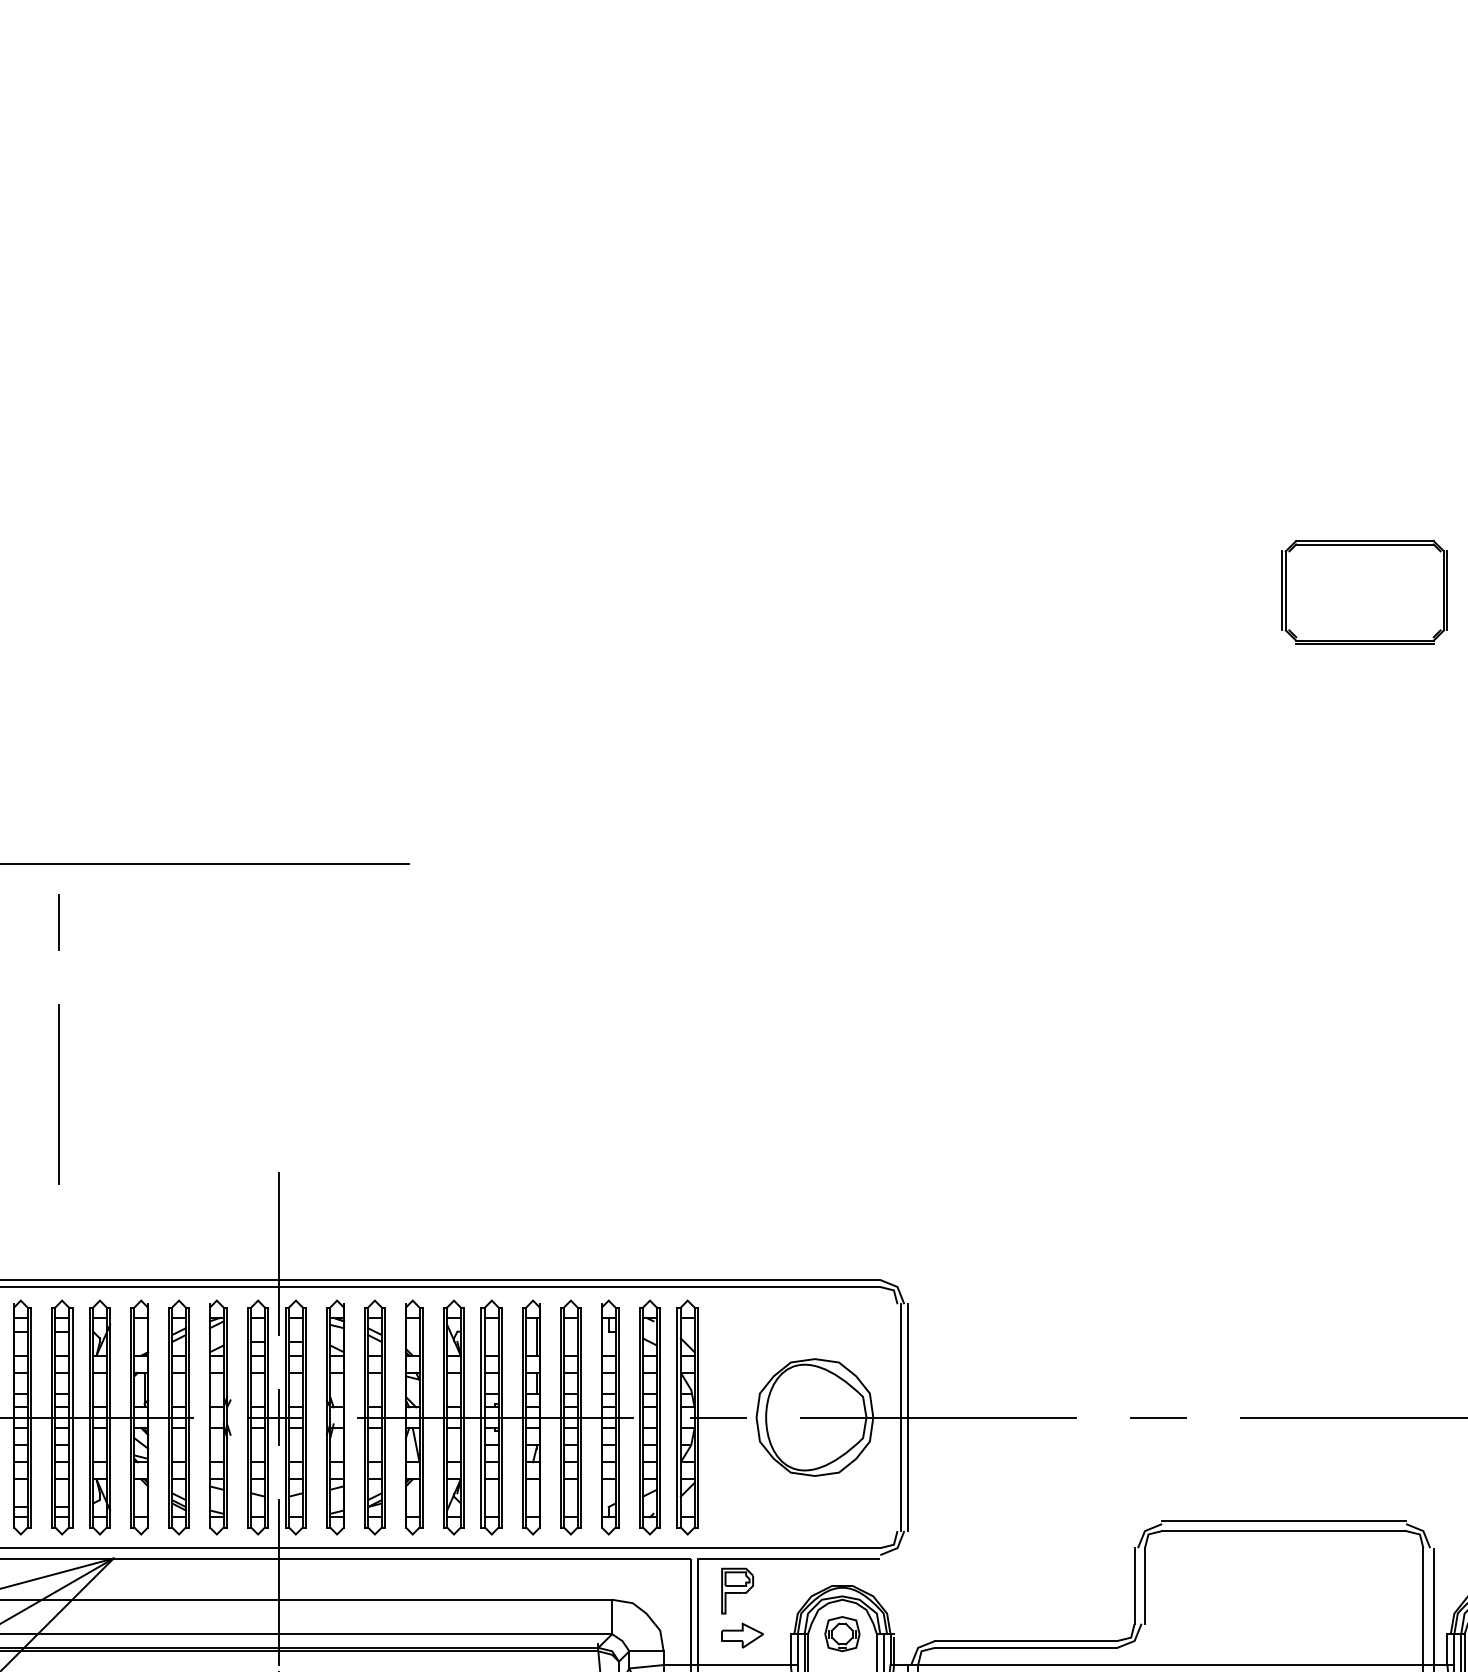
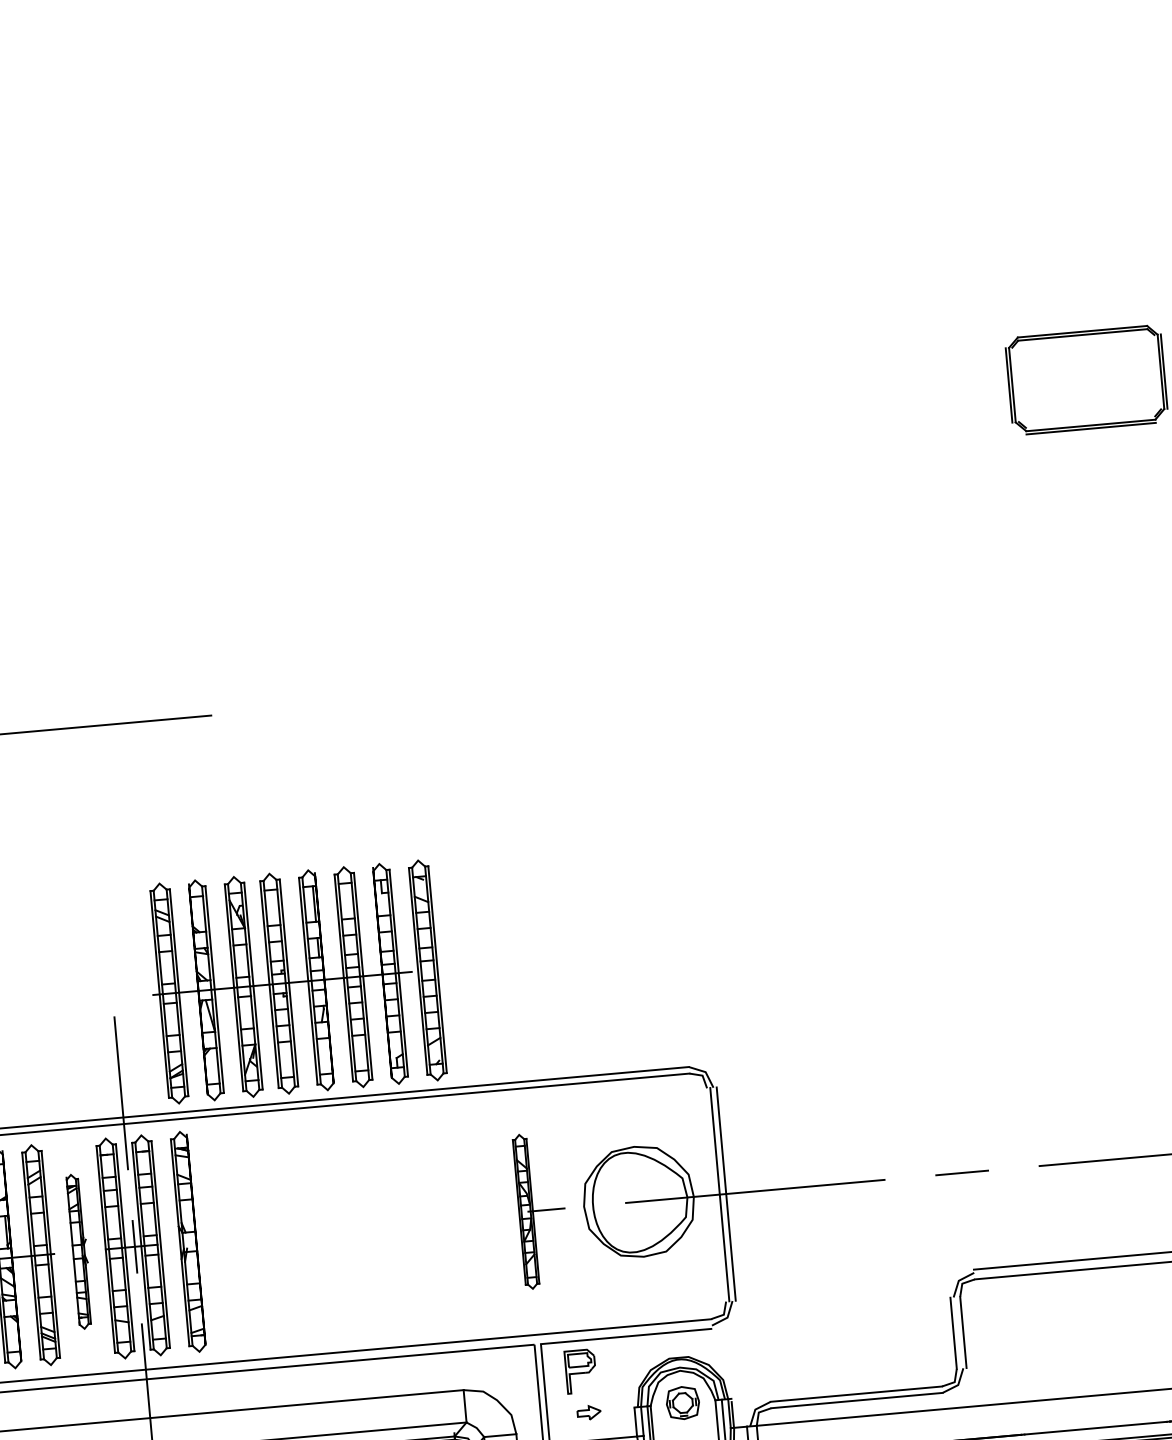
part: (220, 1417) -> (80, 1251), size x0.7
part: (508, 1417) -> (294, 982), moved
part: (711, 1417) -> (541, 1210), size x0.7
part: (742, 1635) -> (589, 1412), size x0.6

